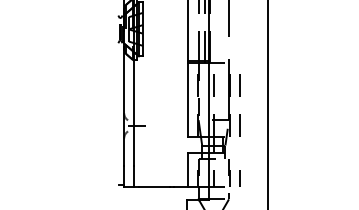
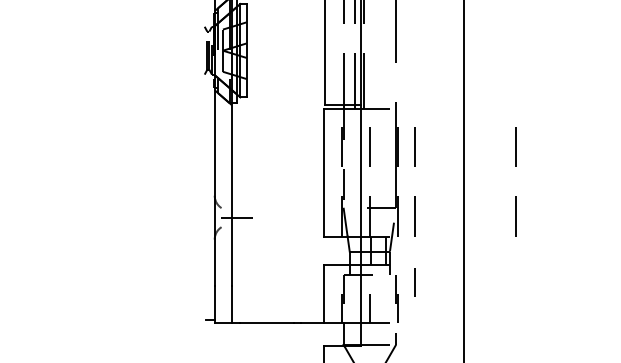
line: (297, 96) -> (514, 166), added
line: (239, 178) -> (414, 282), moved

